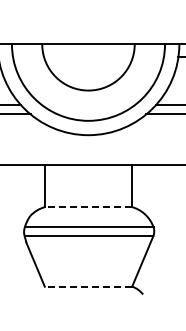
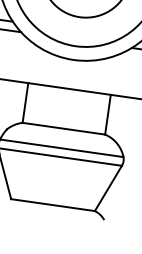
line: (87, 206) -> (63, 128), dashed -> solid
line: (88, 286) -> (53, 204), dashed -> solid

